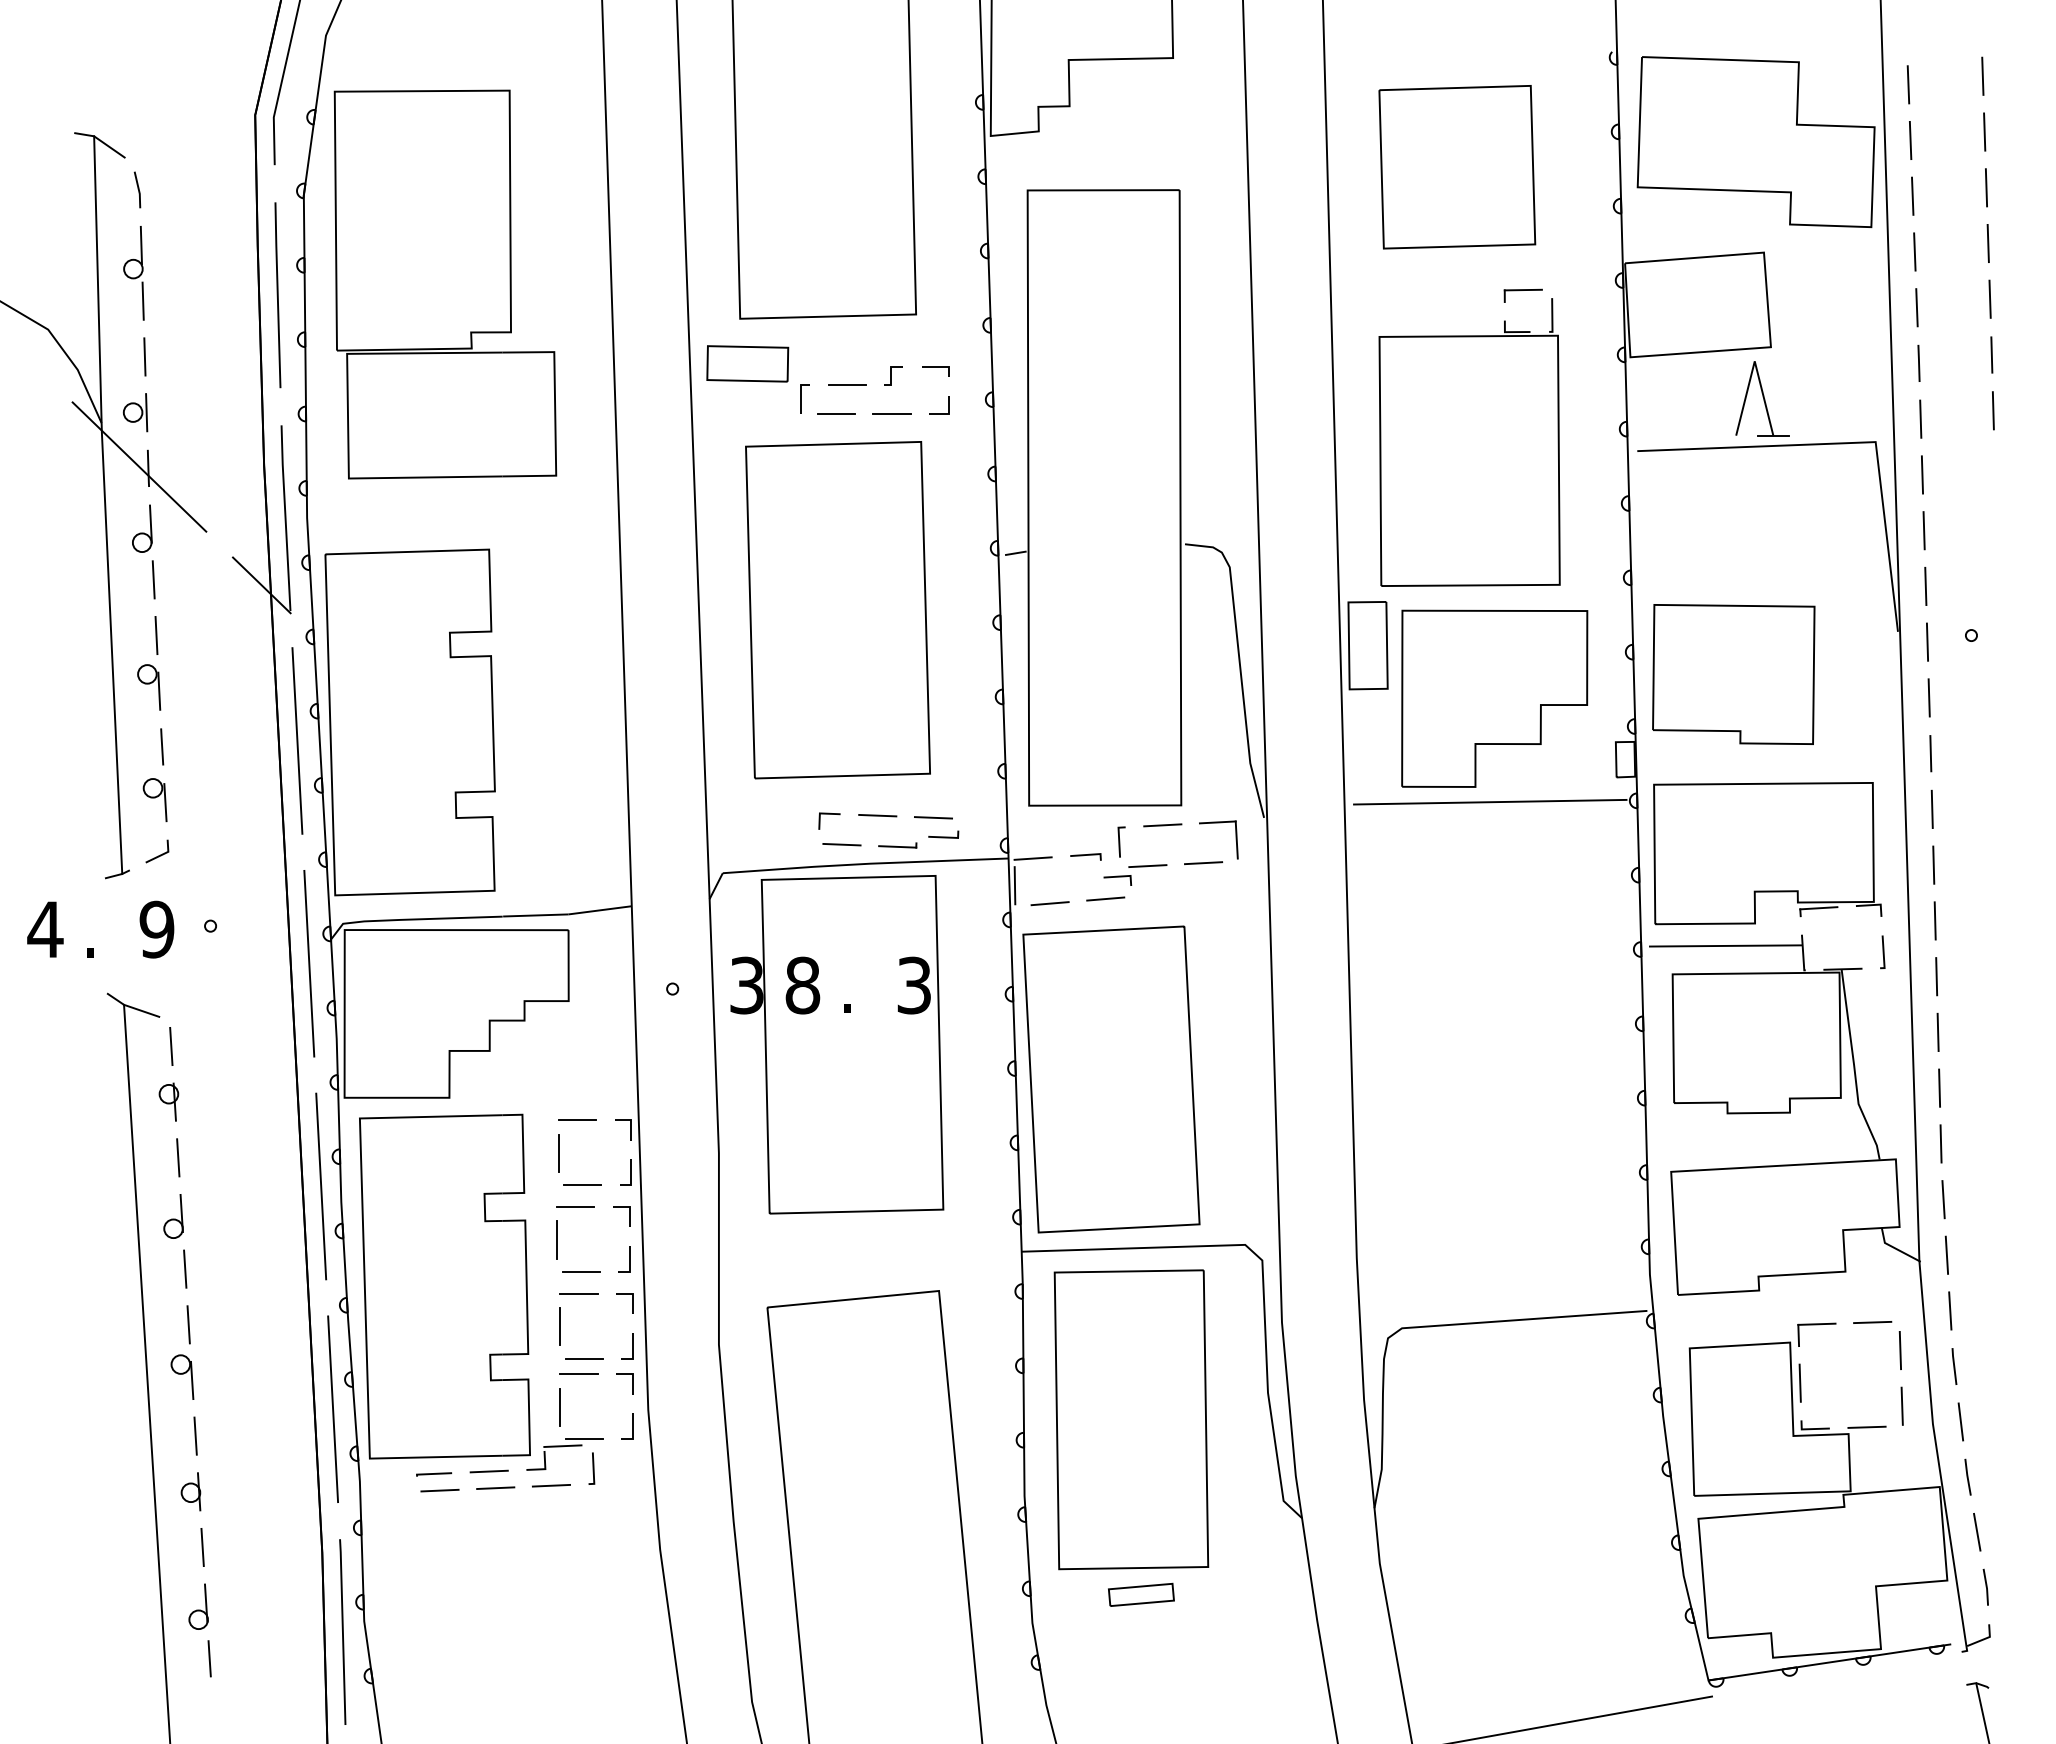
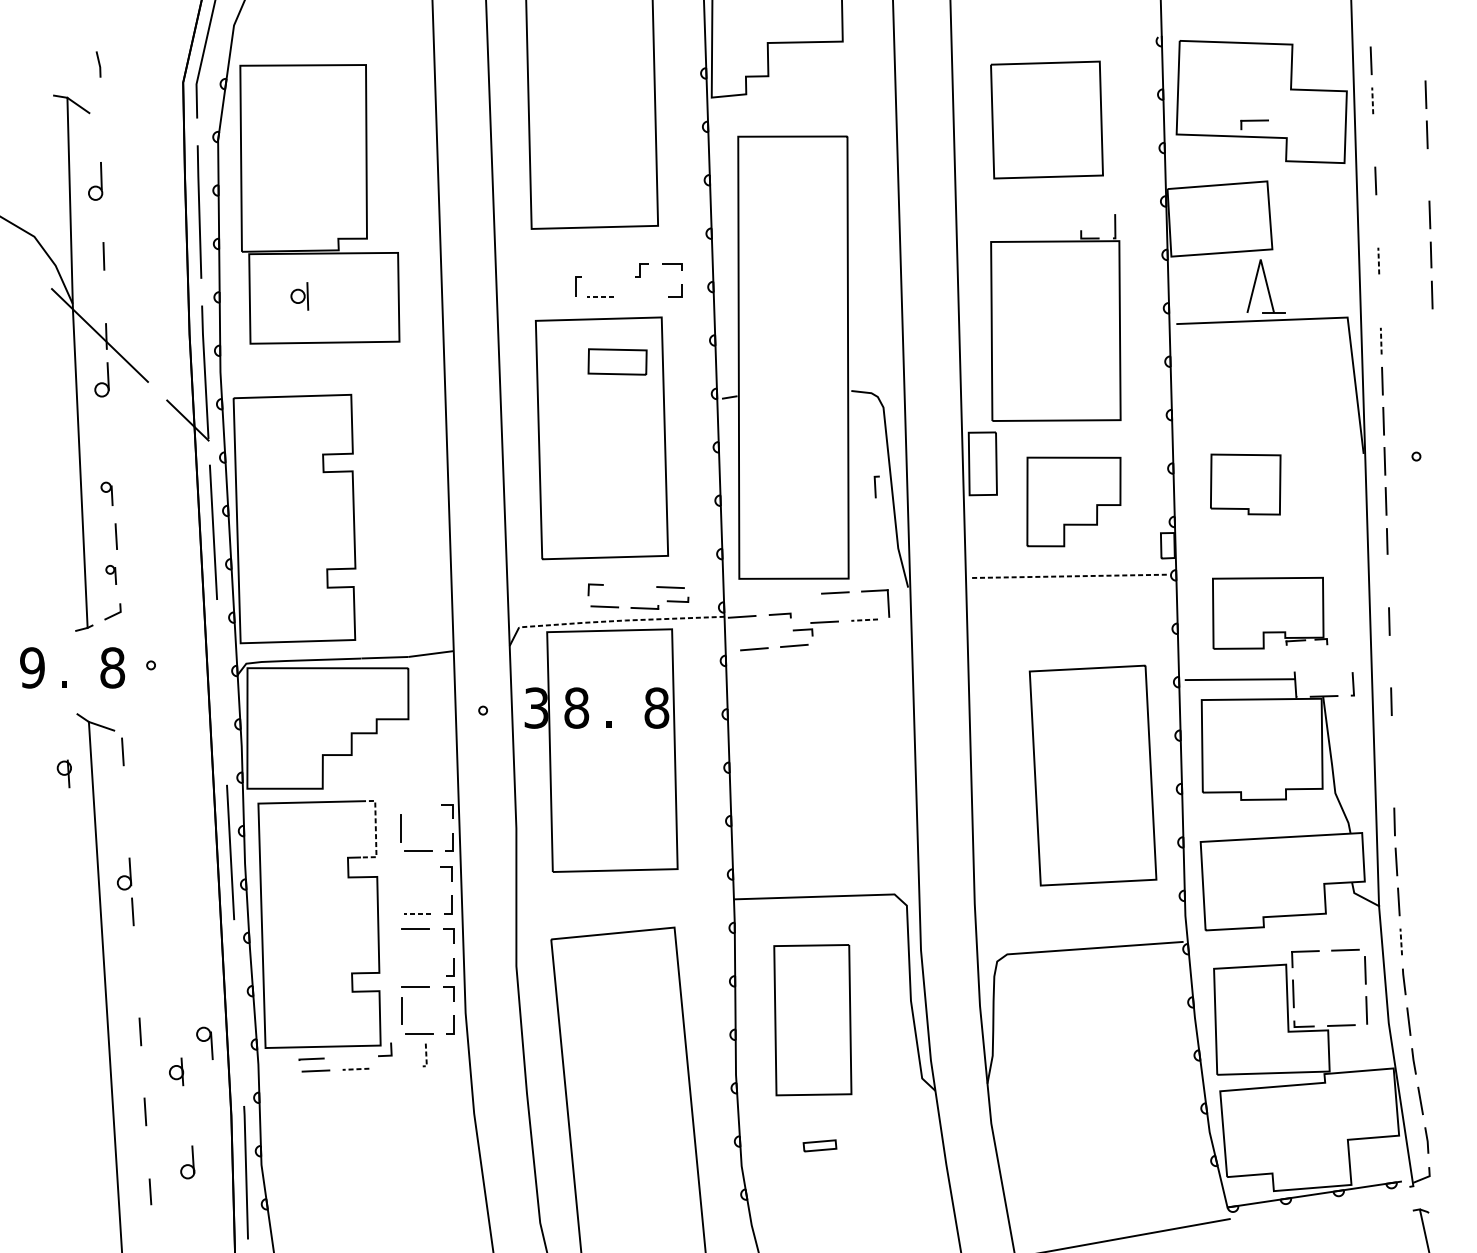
line: (1982, 75) -> (1424, 54), removed
line: (1910, 140) -> (1372, 100), solid -> dashed
line: (137, 189) -> (98, 64), moved
line: (1912, 195) -> (1374, 140), removed
line: (1987, 243) -> (1427, 174), removed
part: (1522, 295) -> (1254, 124), moved
line: (142, 300) -> (102, 215), removed
line: (1916, 307) -> (1376, 220), removed
line: (1919, 362) -> (1379, 260), solid -> dashed
part: (747, 363) -> (617, 361), moved
line: (846, 385) -> (608, 276), removed
part: (135, 412) -> (299, 296), moved
line: (836, 413) -> (600, 297), solid -> dashed
line: (891, 413) -> (640, 297), removed
line: (1920, 418) -> (1379, 300), removed
line: (1922, 474) -> (1381, 340), solid -> dashed
line: (153, 579) -> (110, 416), removed
line: (156, 635) -> (112, 456), removed
part: (1733, 674) -> (1245, 484), size x0.6
part: (149, 687) -> (107, 493), size x0.7
part: (1494, 698) -> (1073, 501), size x0.7
part: (154, 800) -> (110, 575), size x0.6
line: (1490, 802) -> (1070, 576), solid -> dashed
line: (1931, 809) -> (1387, 581), removed
line: (877, 815) -> (630, 585), removed
line: (1120, 841) -> (876, 486), moved
part: (1767, 853) -> (1269, 613), size x0.7
line: (865, 863) -> (621, 620), solid -> dashed
line: (1203, 863) -> (864, 620), solid -> dashed
line: (1014, 885) -> (728, 636), removed
line: (1934, 920) -> (1389, 661), removed
text: (45, 929) -> (32, 667), 4 -> 9
text: (156, 929) -> (112, 667), 9 -> 8
line: (309, 963) -> (222, 692), removed
text: (914, 985) -> (656, 708), 3 -> 8
line: (1937, 1032) -> (1392, 741), removed
part: (1111, 1079) -> (1093, 775), moved
line: (1939, 1087) -> (1393, 781), removed
part: (168, 1101) -> (64, 773), moved
line: (576, 1119) -> (414, 804), removed
line: (523, 1155) -> (375, 830), solid -> dashed
line: (178, 1157) -> (128, 831), removed
line: (575, 1206) -> (413, 866), removed
line: (557, 1239) -> (400, 890), removed
line: (581, 1271) -> (417, 913), solid -> dashed
line: (1950, 1310) -> (1401, 941), solid -> dashed
line: (188, 1324) -> (135, 951), removed
line: (560, 1326) -> (402, 953), removed
line: (583, 1358) -> (419, 976), removed
part: (182, 1376) -> (204, 1042), moved
line: (333, 1409) -> (239, 1012), removed
part: (1131, 1419) -> (812, 1019), size x0.7
line: (562, 1445) -> (403, 1038), removed
line: (488, 1471) -> (350, 1057), removed
line: (593, 1472) -> (426, 1058), solid -> dashed
line: (551, 1485) -> (396, 1067), removed
line: (495, 1488) -> (355, 1069), solid -> dashed
part: (190, 1491) -> (176, 1071), moved
part: (1141, 1594) -> (820, 1145), size x0.7
part: (198, 1606) -> (187, 1162), moved

